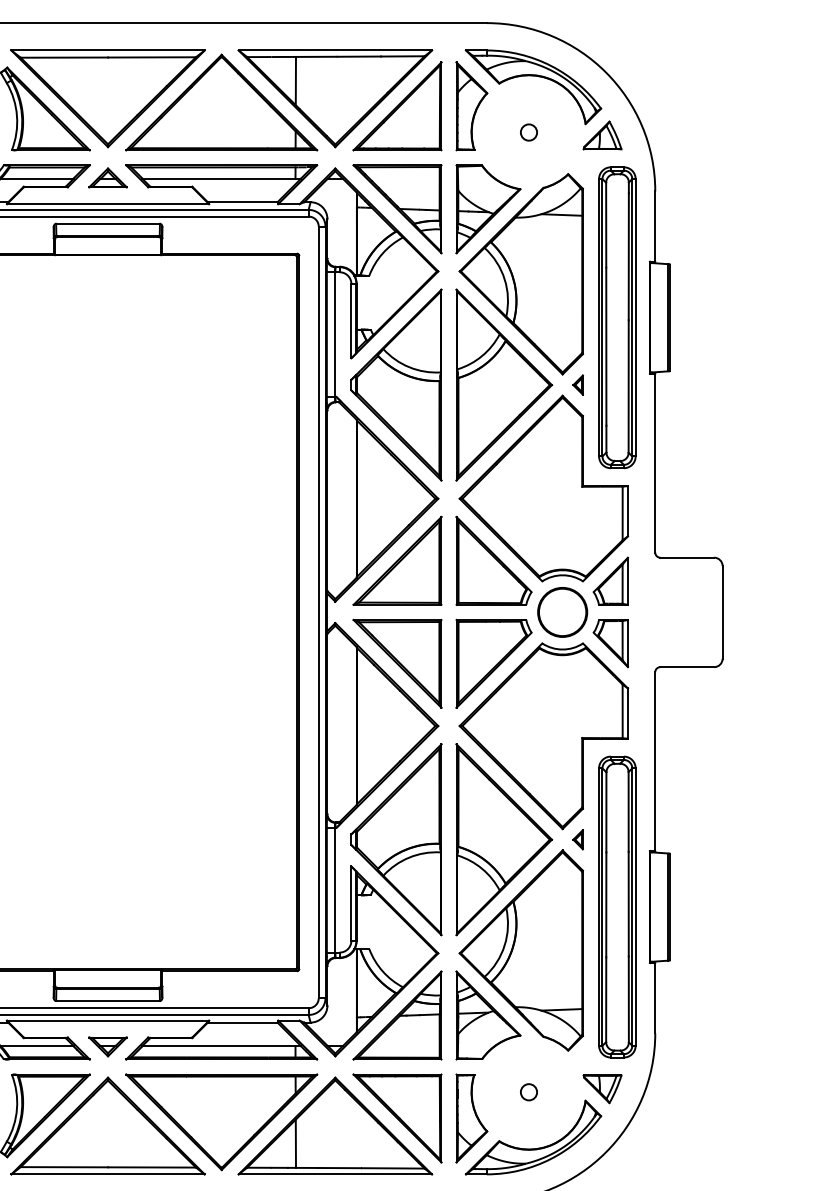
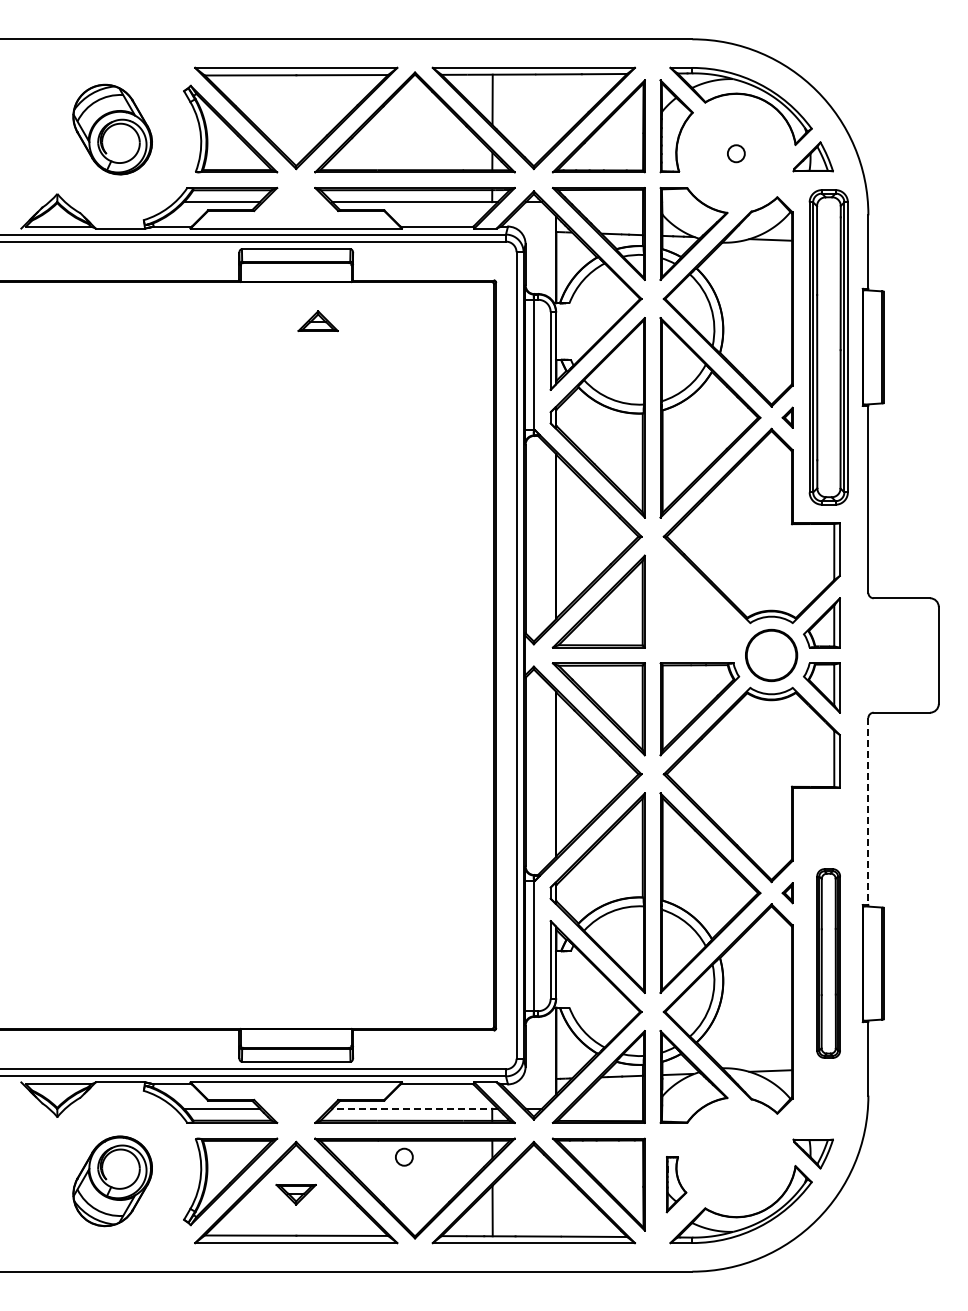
part: (107, 177) -> (317, 320), moved
part: (493, 560) -> (699, 601), removed
line: (655, 761) -> (868, 811), solid -> dashed
part: (617, 906) -> (828, 963), size x0.6
line: (222, 1045) -> (415, 1108), solid -> dashed
part: (107, 1046) -> (295, 1194), moved
circle: (529, 1091) -> (404, 1156), moved
part: (471, 1118) -> (676, 1184), size x0.6

